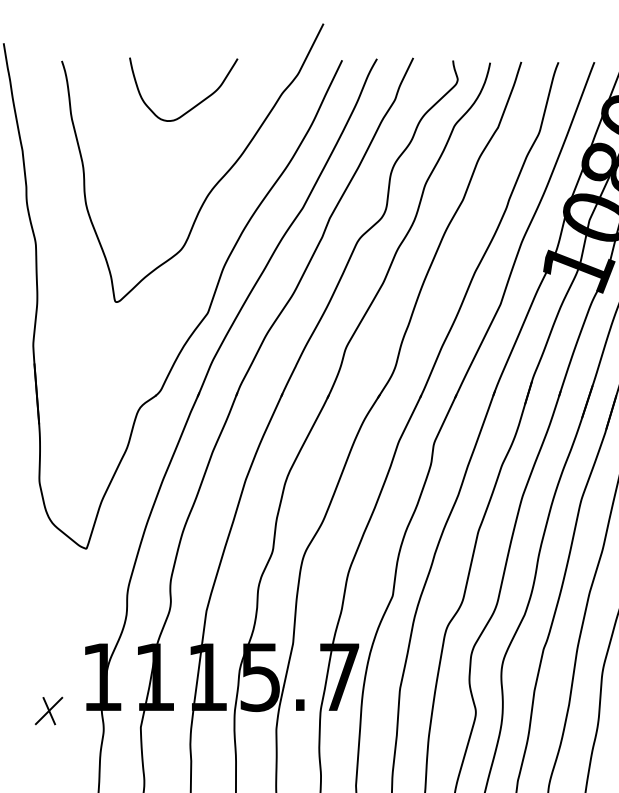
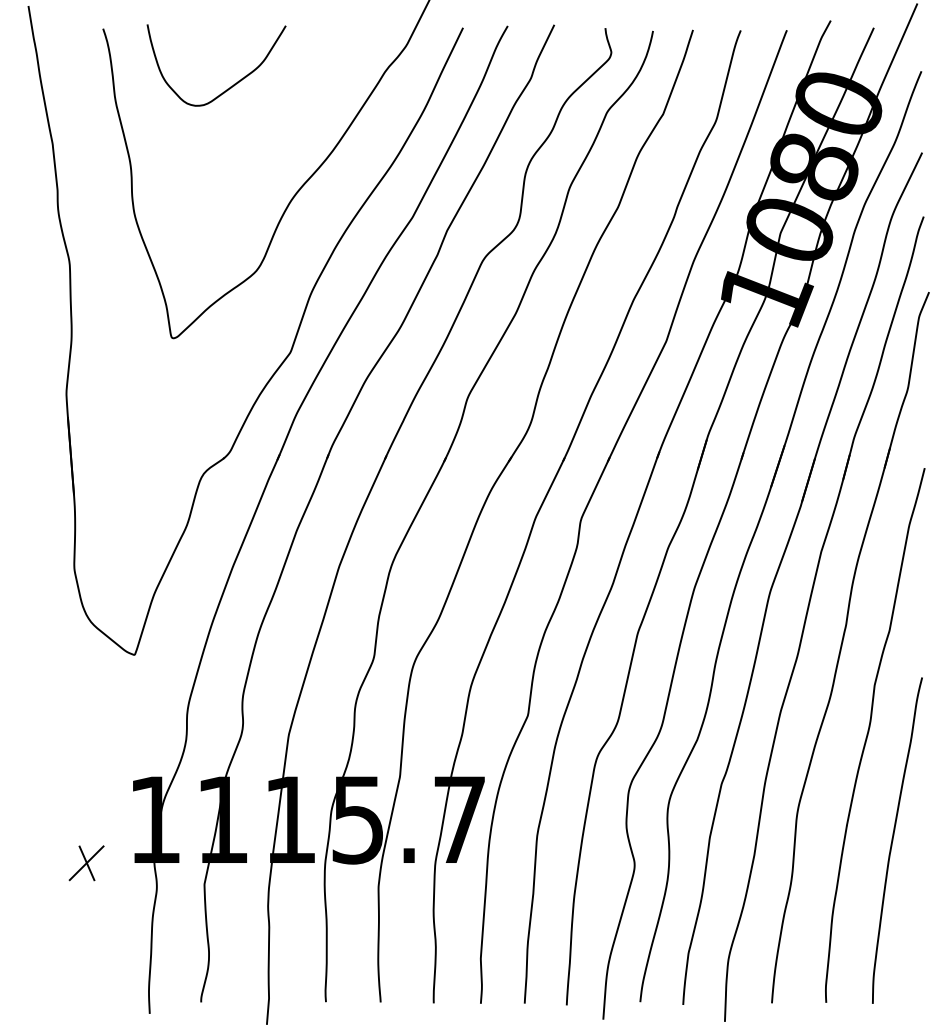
curve: (194, 105) -> (230, 86), moved

